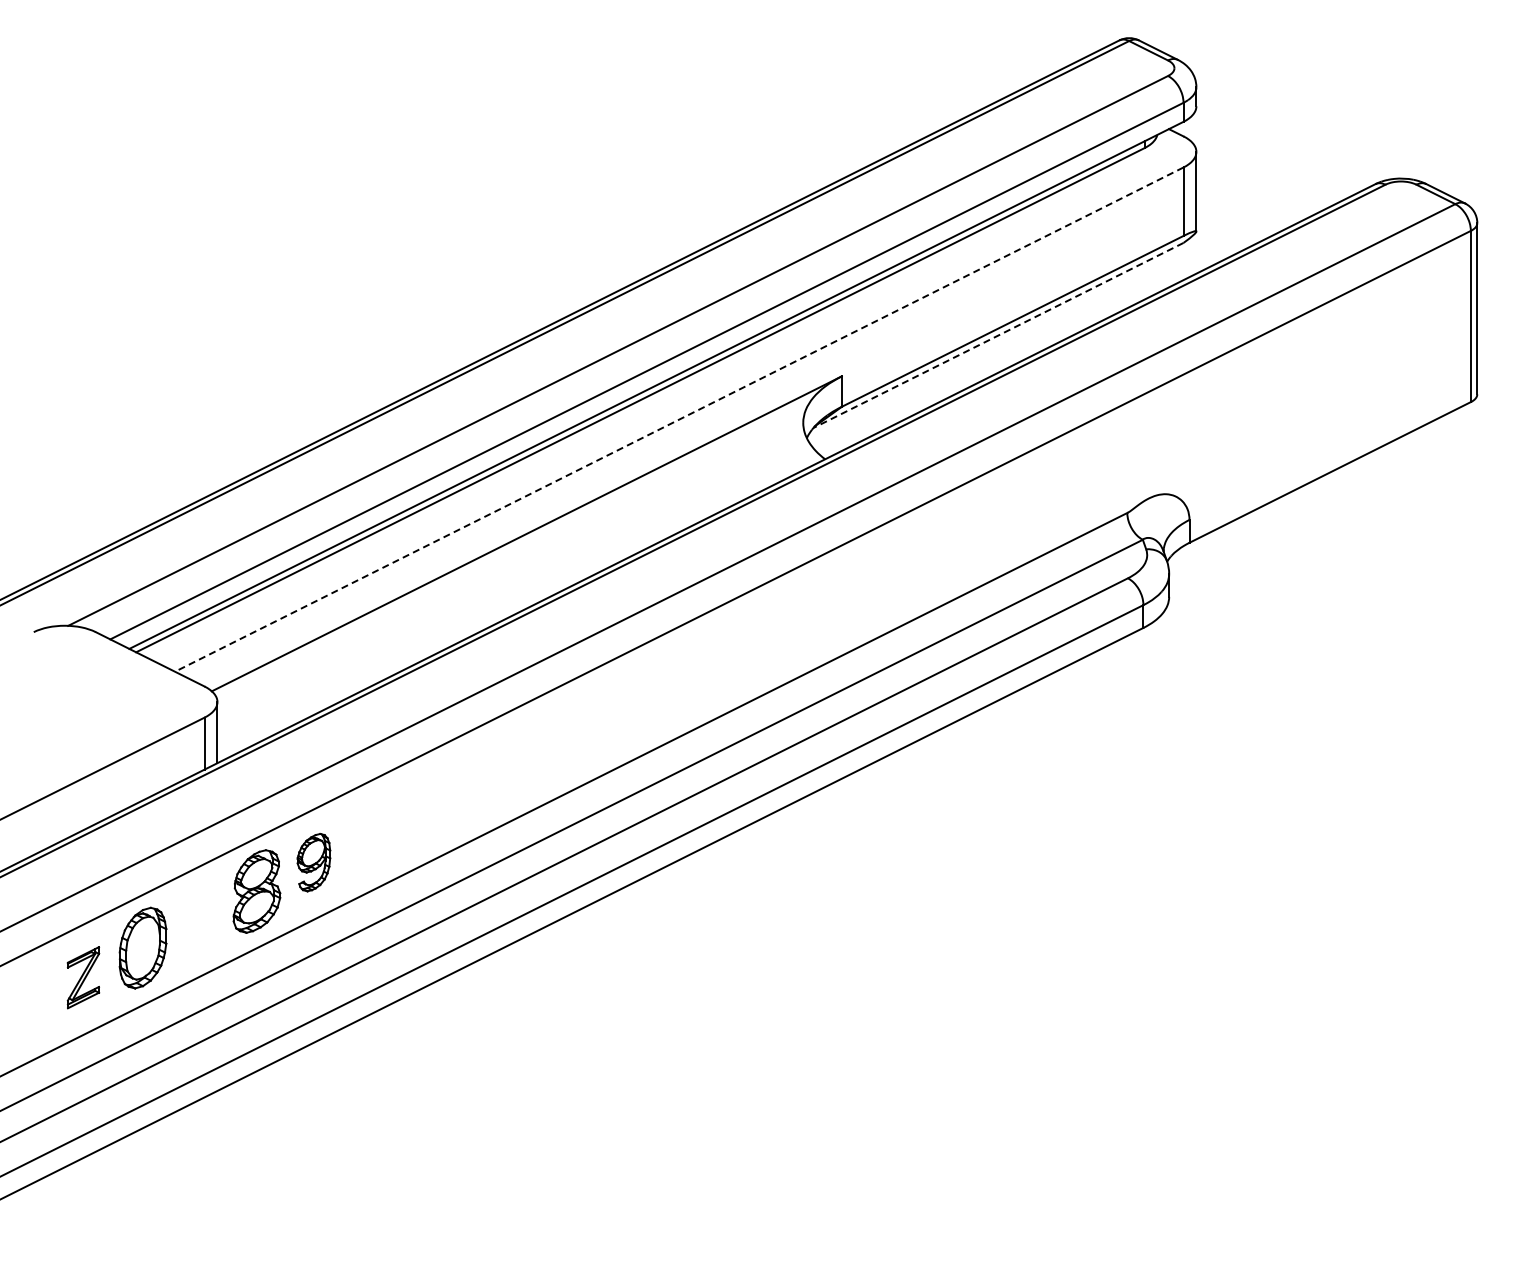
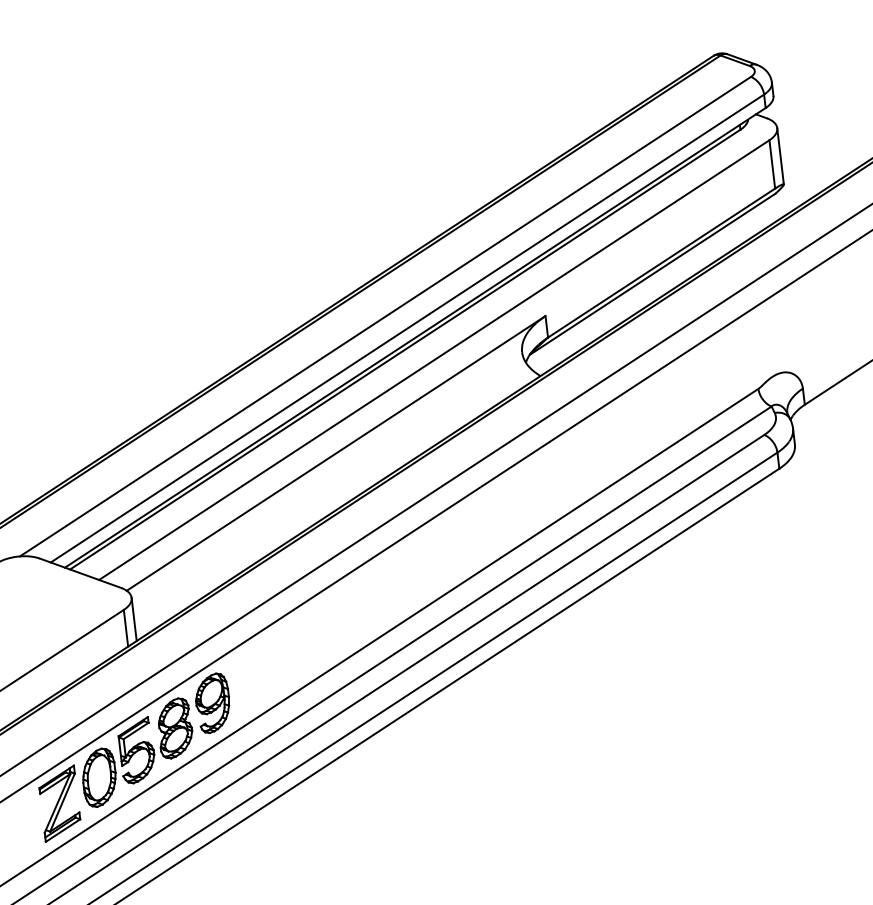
line: (998, 335) -> (652, 274), dashed -> solid
line: (679, 419) -> (434, 360), dashed -> solid
part: (313, 862) -> (212, 703), size x1.43
part: (199, 916) -> (136, 750), added
part: (83, 977) -> (59, 803), size x1.67

